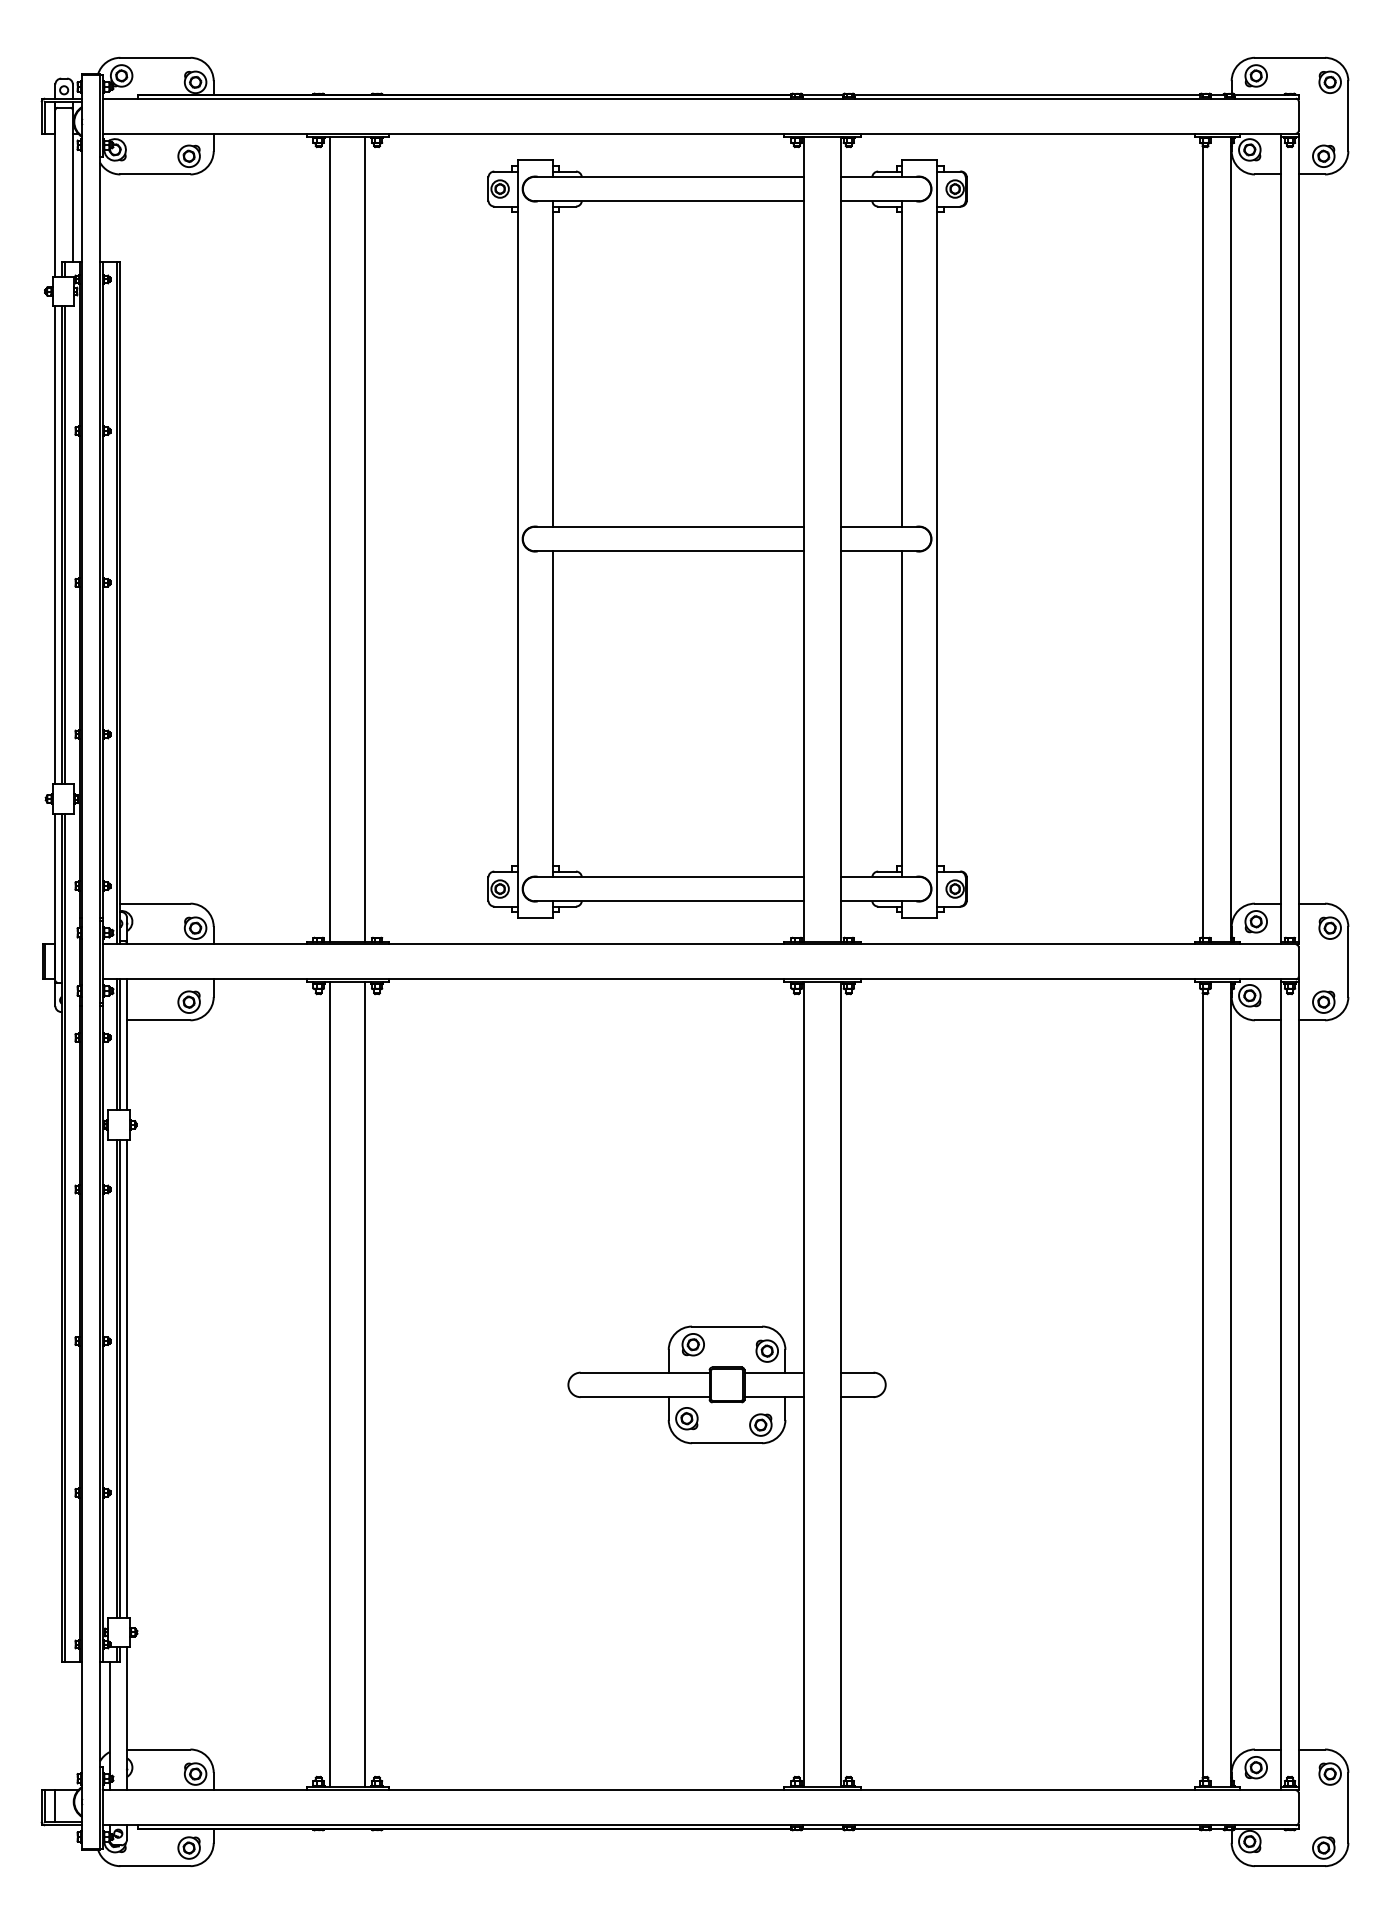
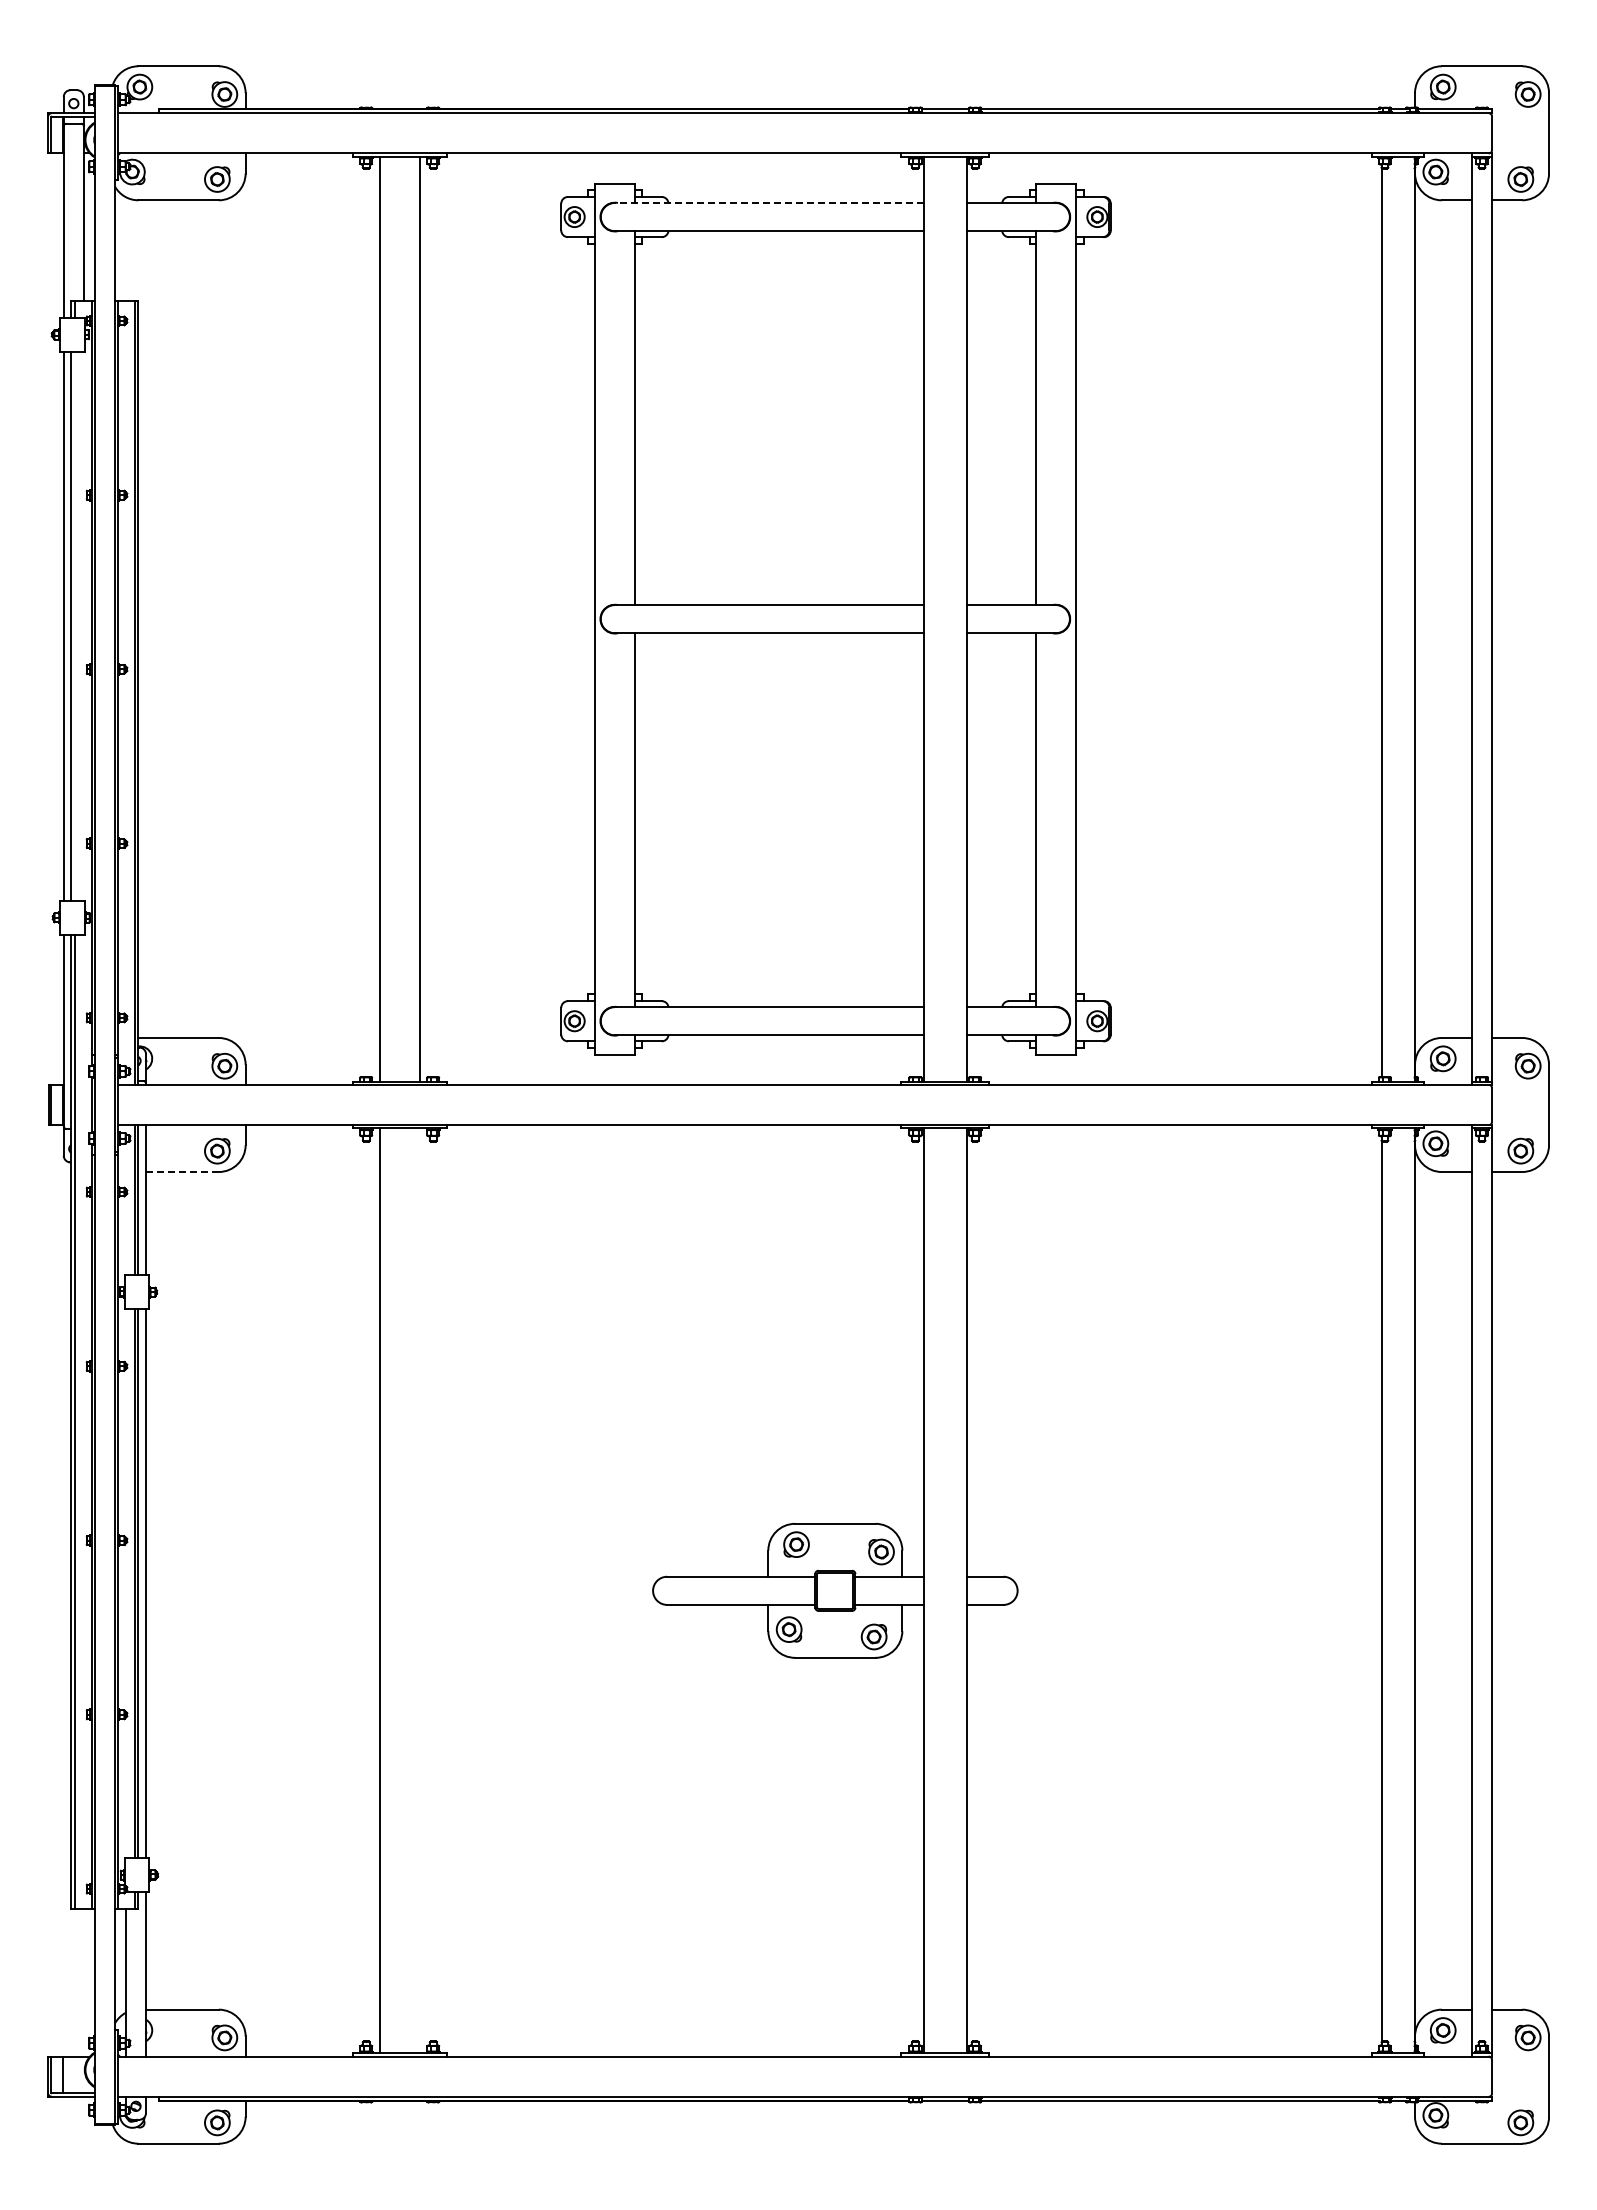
line: (669, 177) -> (769, 203), solid -> dashed
line: (64, 545) -> (74, 626), removed
line: (158, 1020) -> (182, 1172), solid -> dashed
line: (365, 1384) -> (419, 1590), removed

